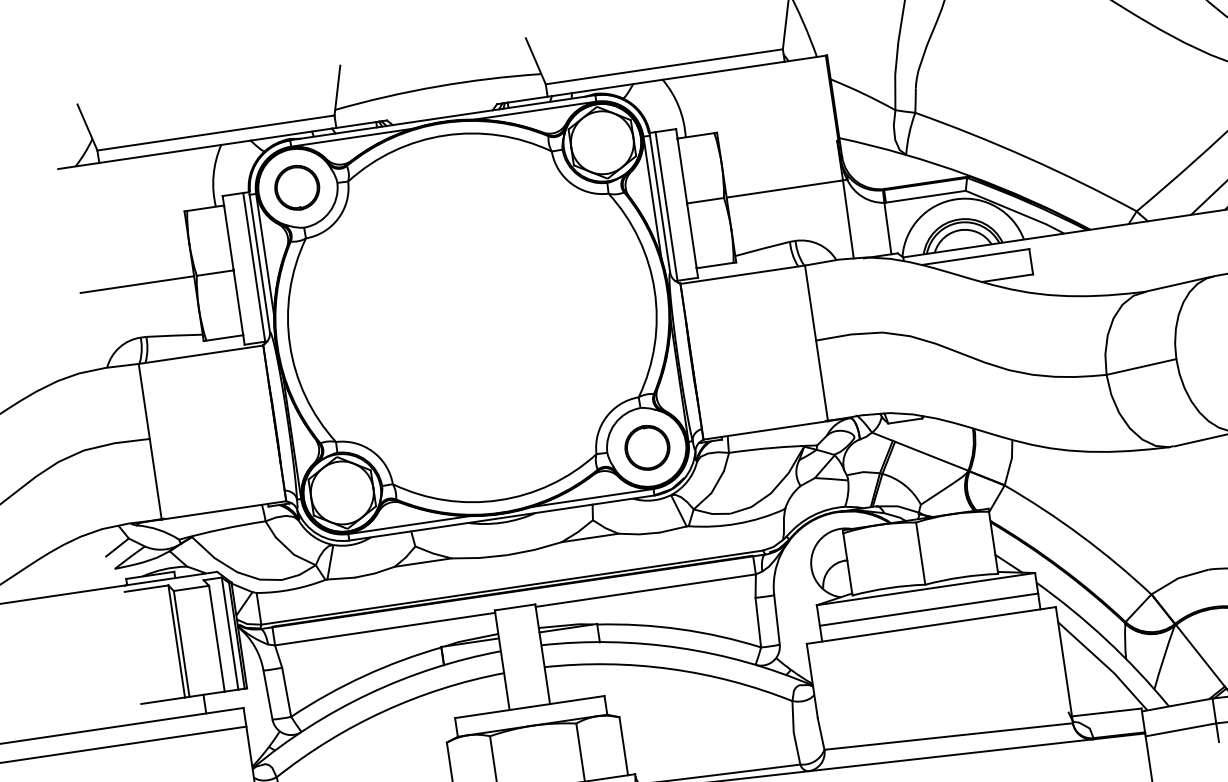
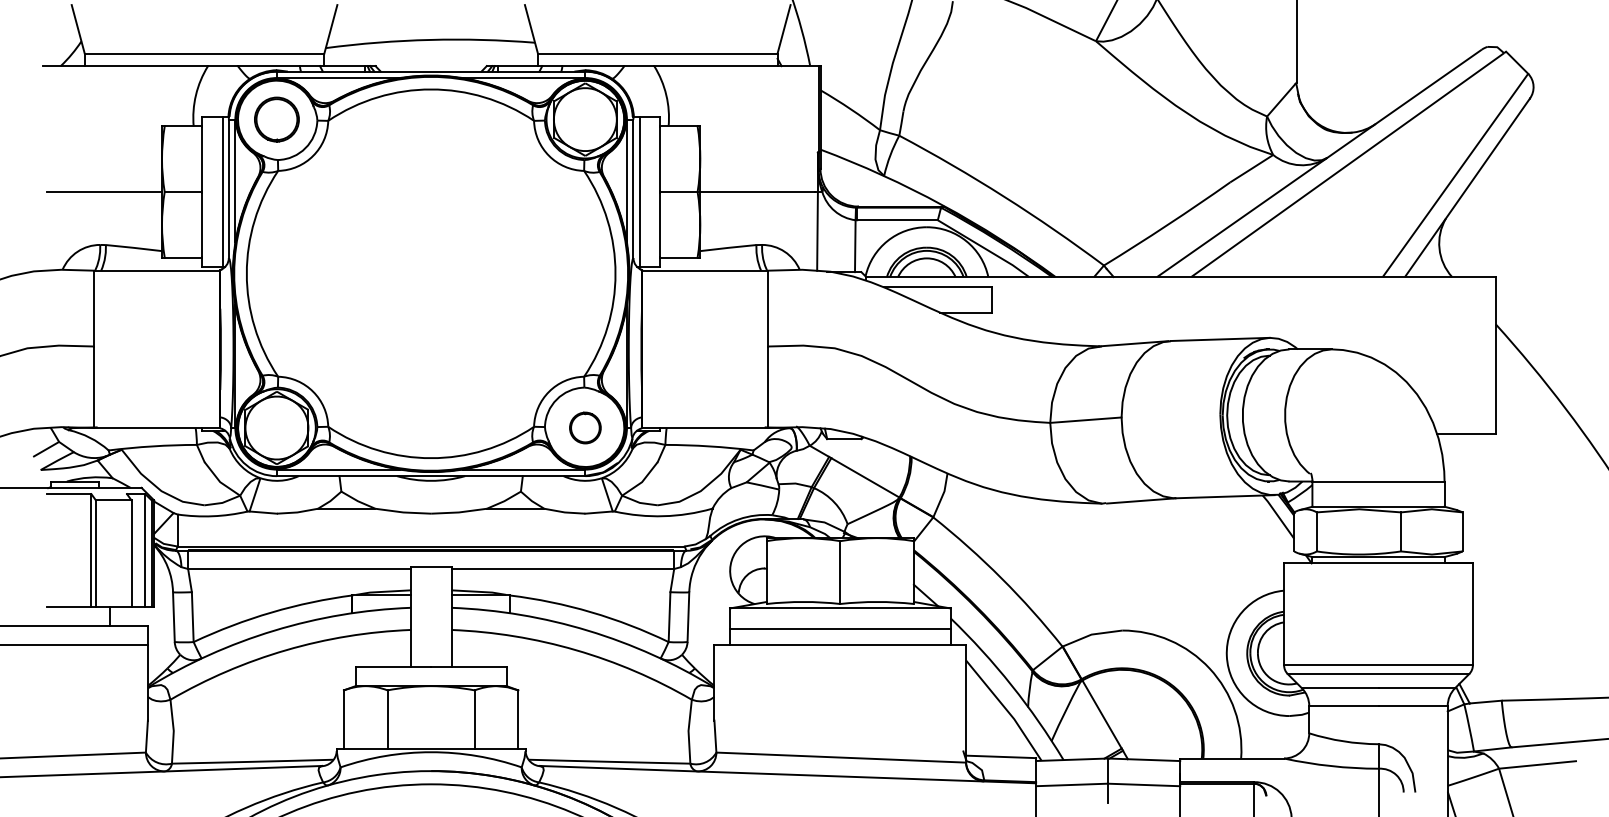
part: (647, 447) -> (585, 427), size x0.7

